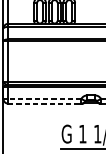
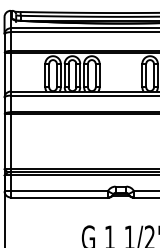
line: (44, 99) -> (59, 191), dashed -> solid
line: (44, 103) -> (59, 197), dashed -> solid

